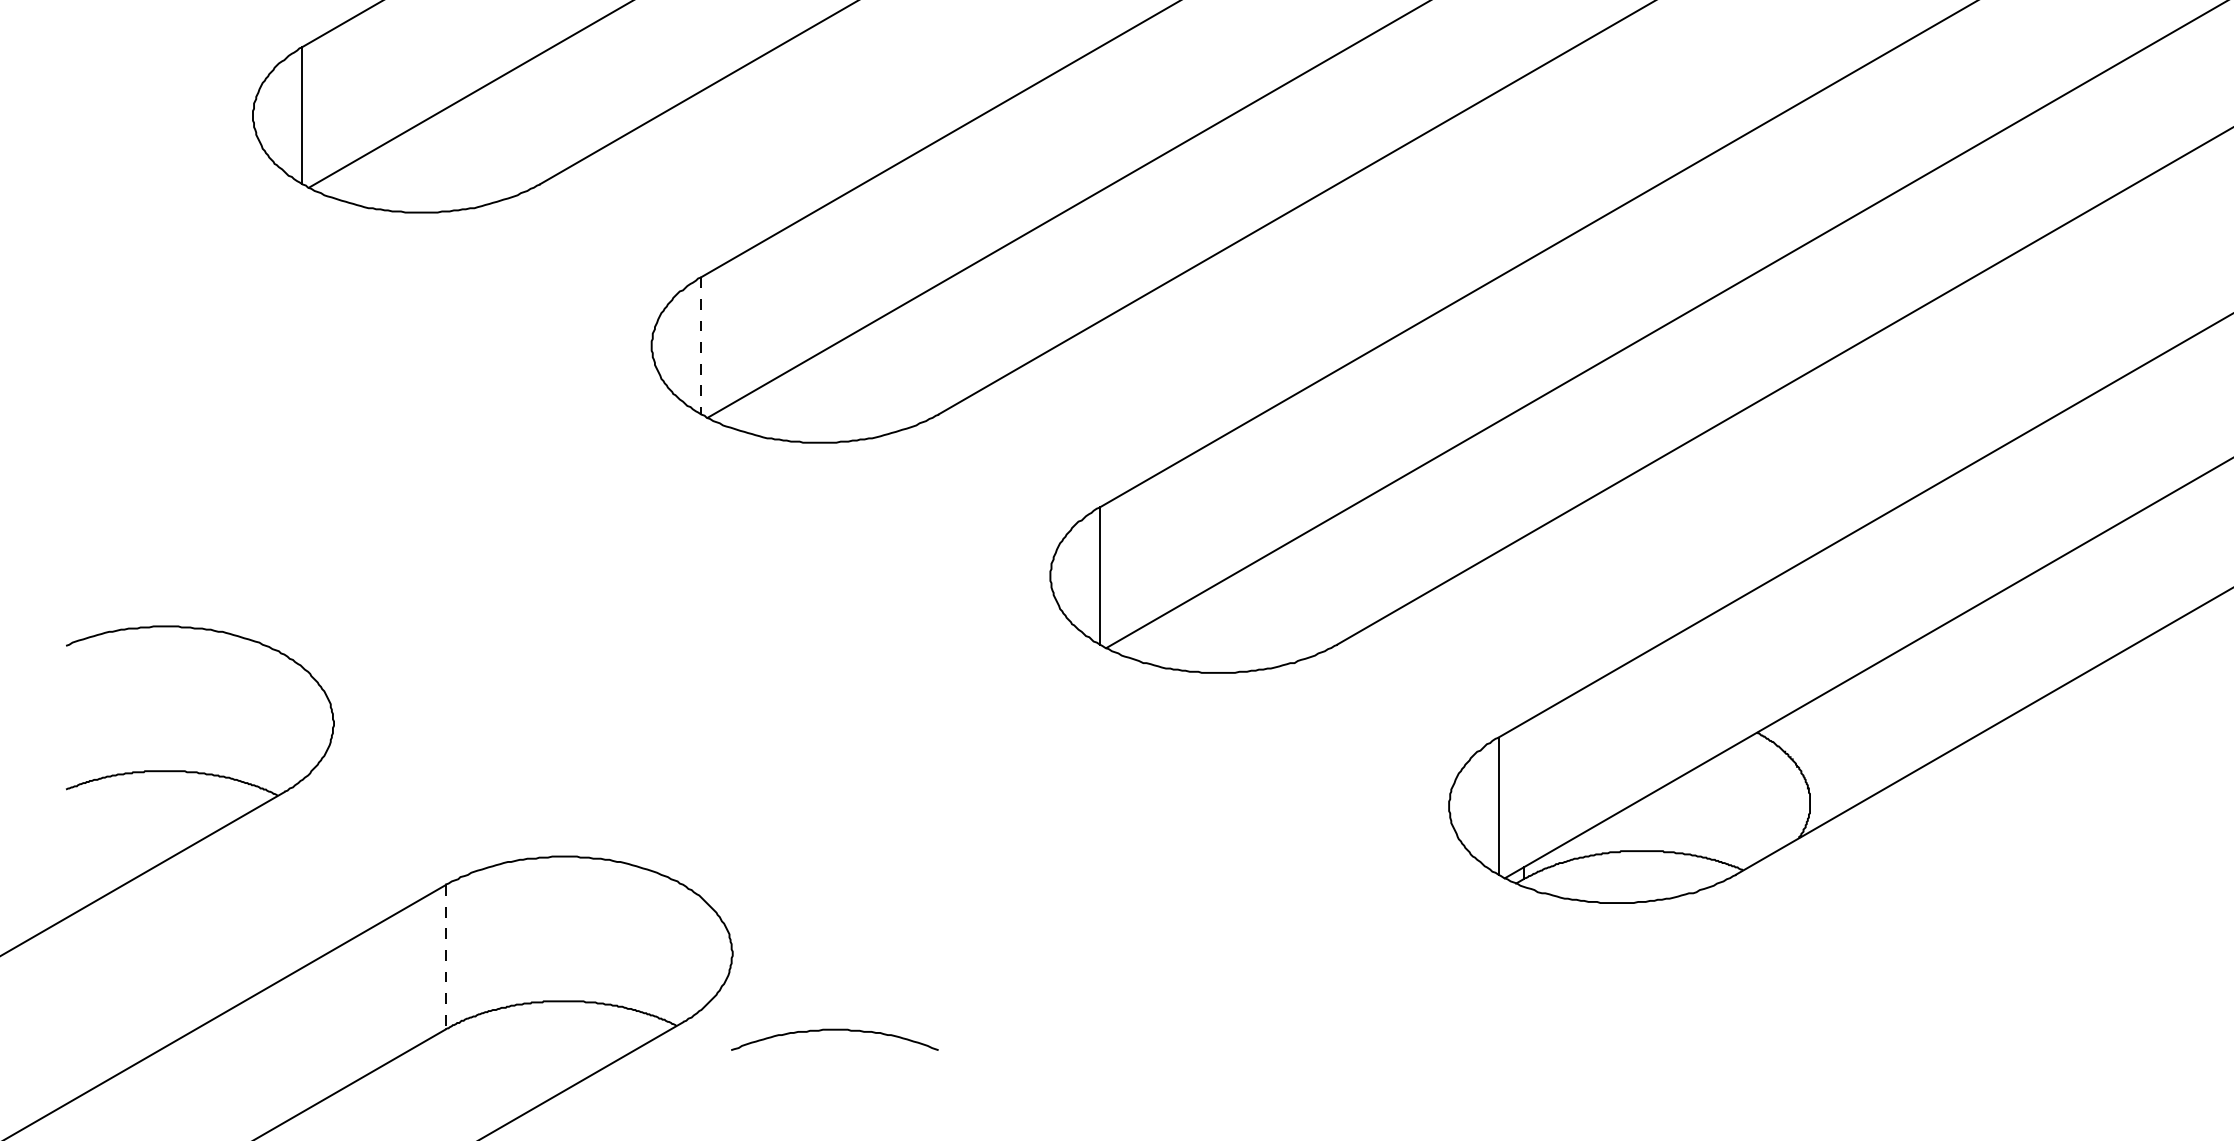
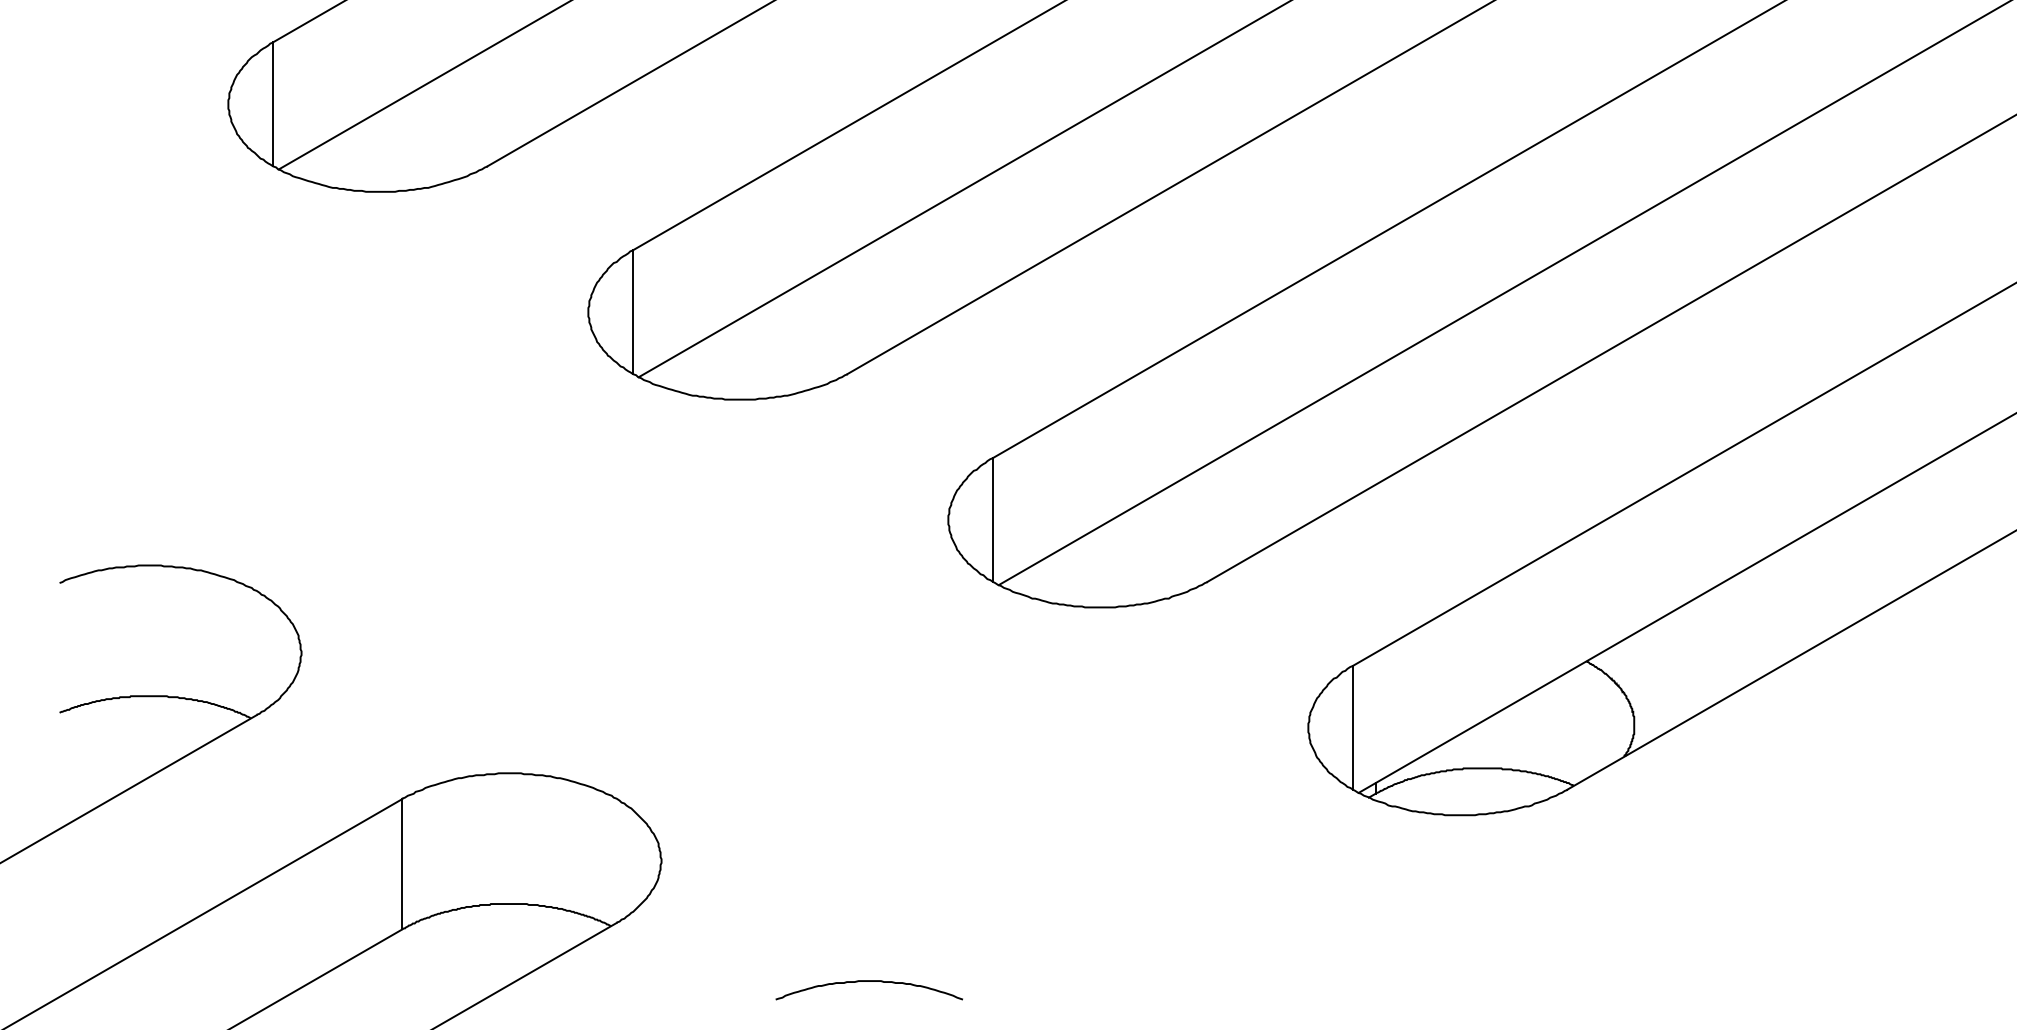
line: (701, 345) -> (633, 311), dashed -> solid
line: (445, 957) -> (402, 864), dashed -> solid
curve: (834, 1030) -> (869, 981), moved

